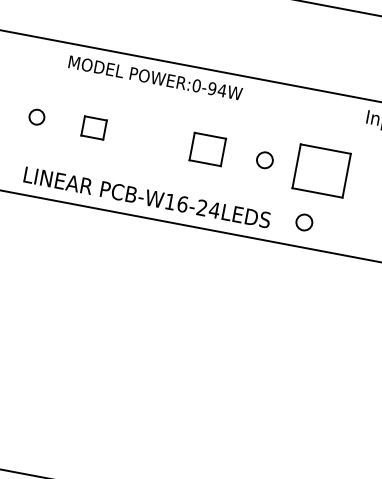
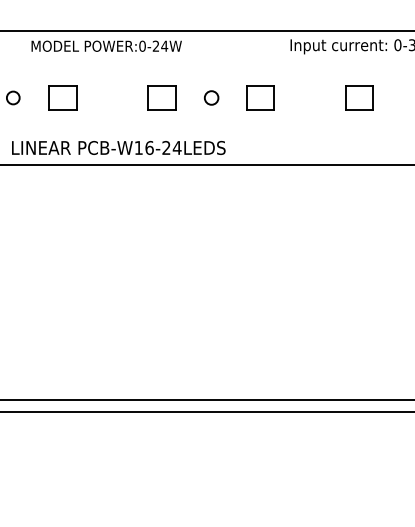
text: (211, 87) -> (155, 45), POWER:0-94W -> POWER:0-24W
part: (93, 127) -> (62, 97), size x1.43
part: (321, 170) -> (260, 97), size x0.62
circle: (304, 221) -> (254, 143), removed

